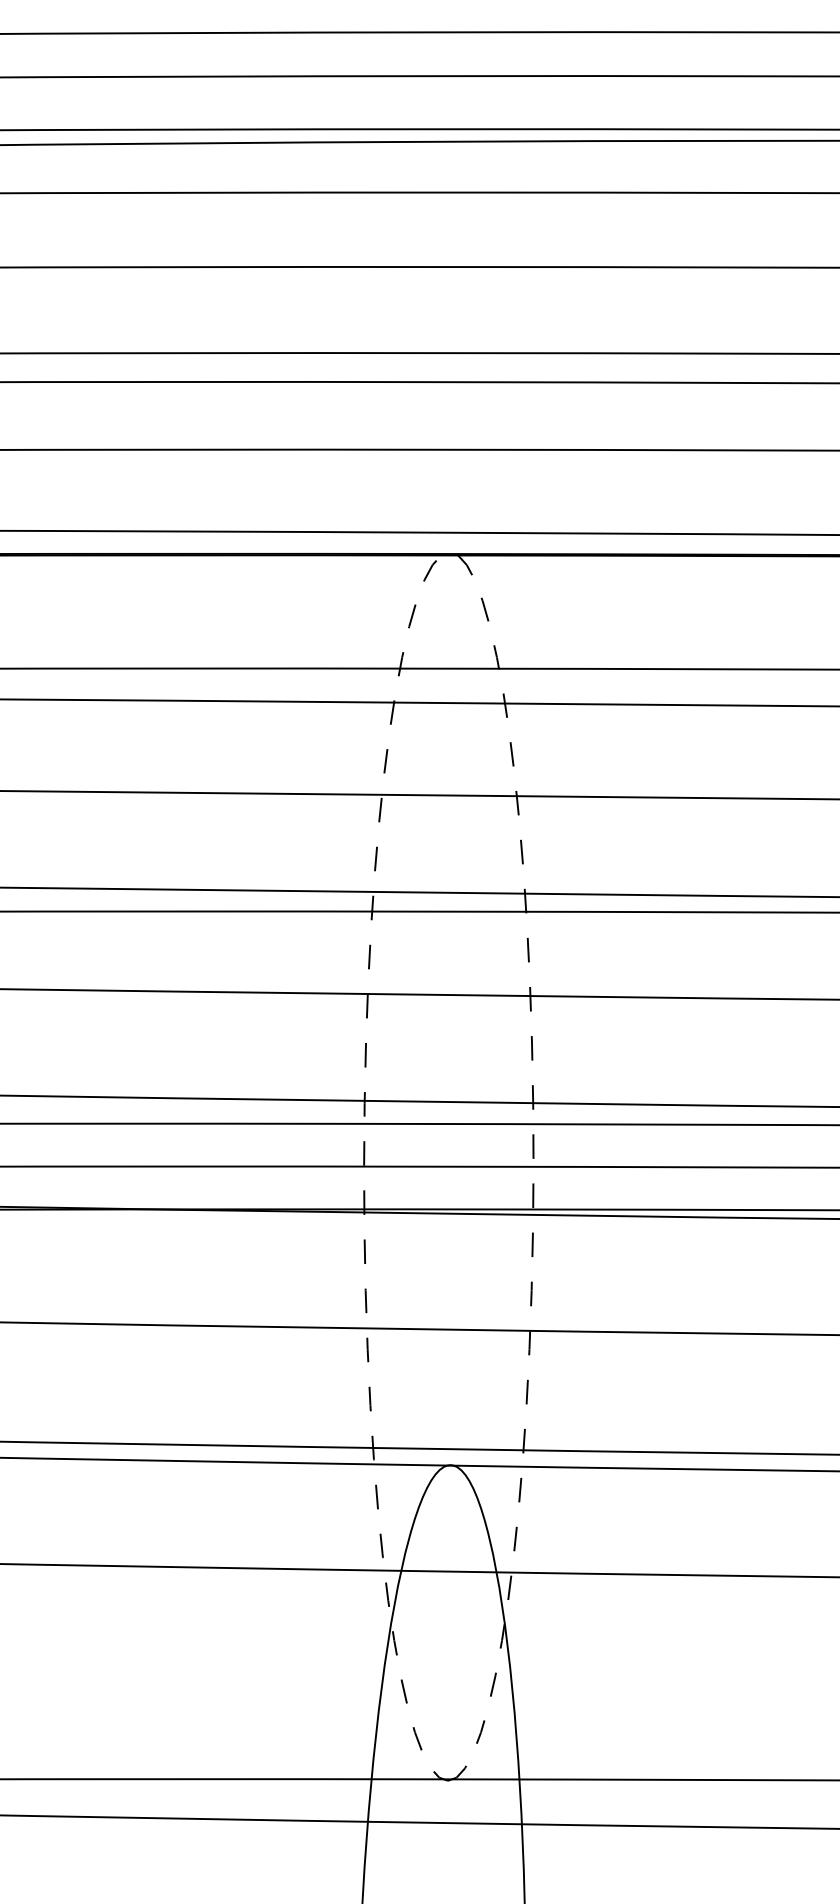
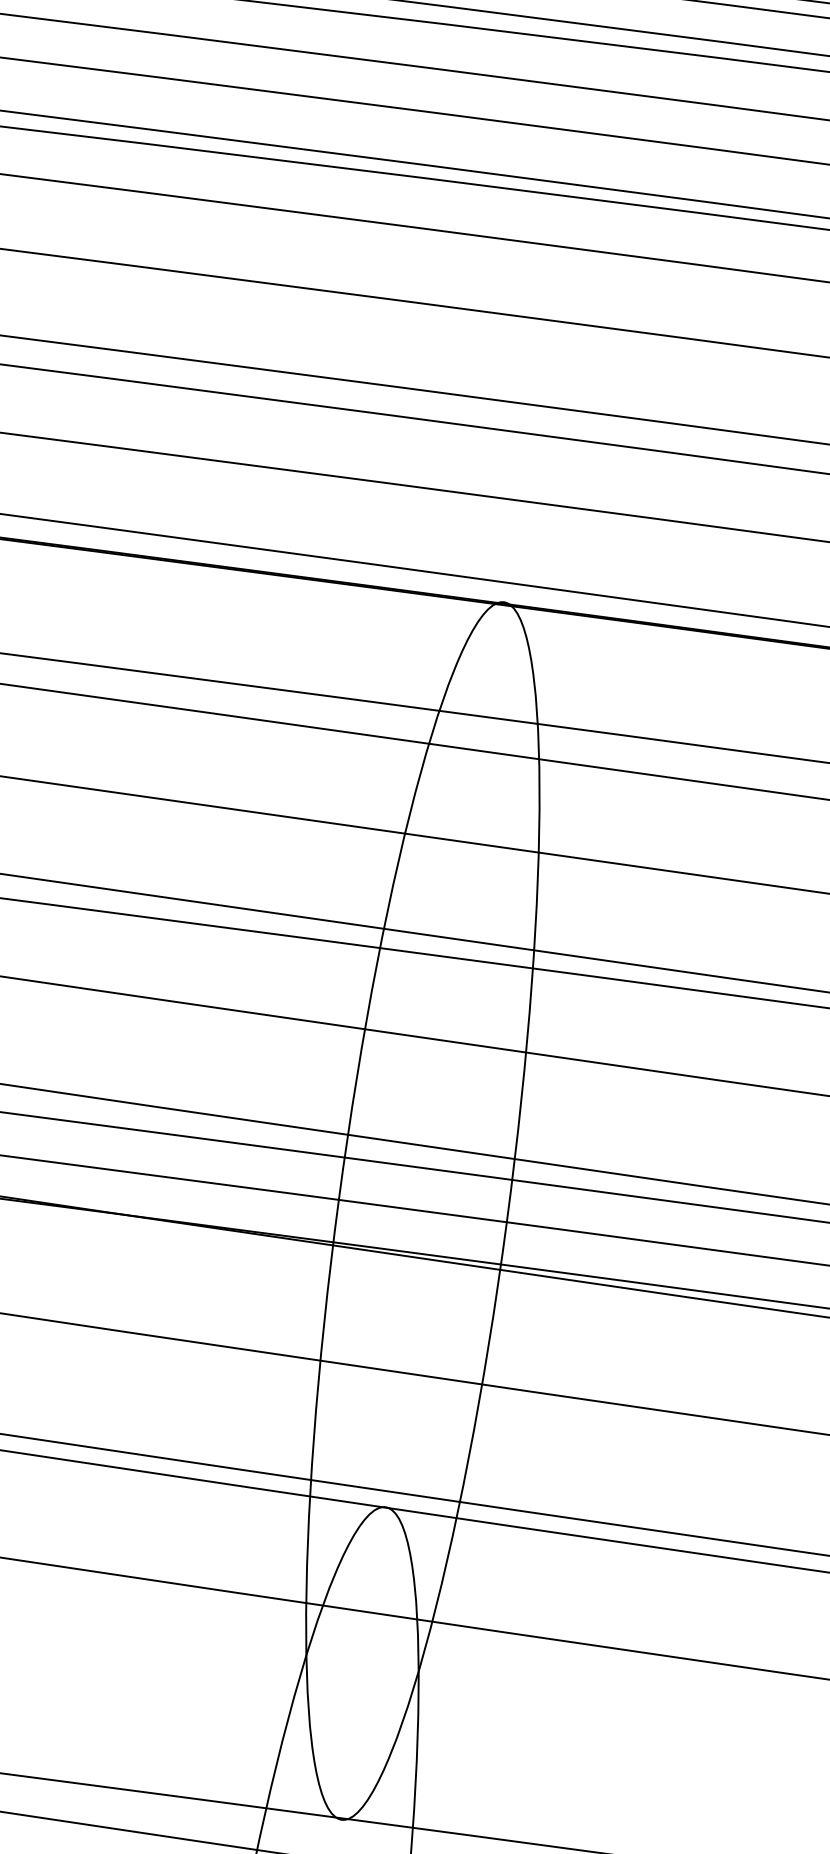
circle: (448, 1166) -> (422, 1210), dashed -> solid

